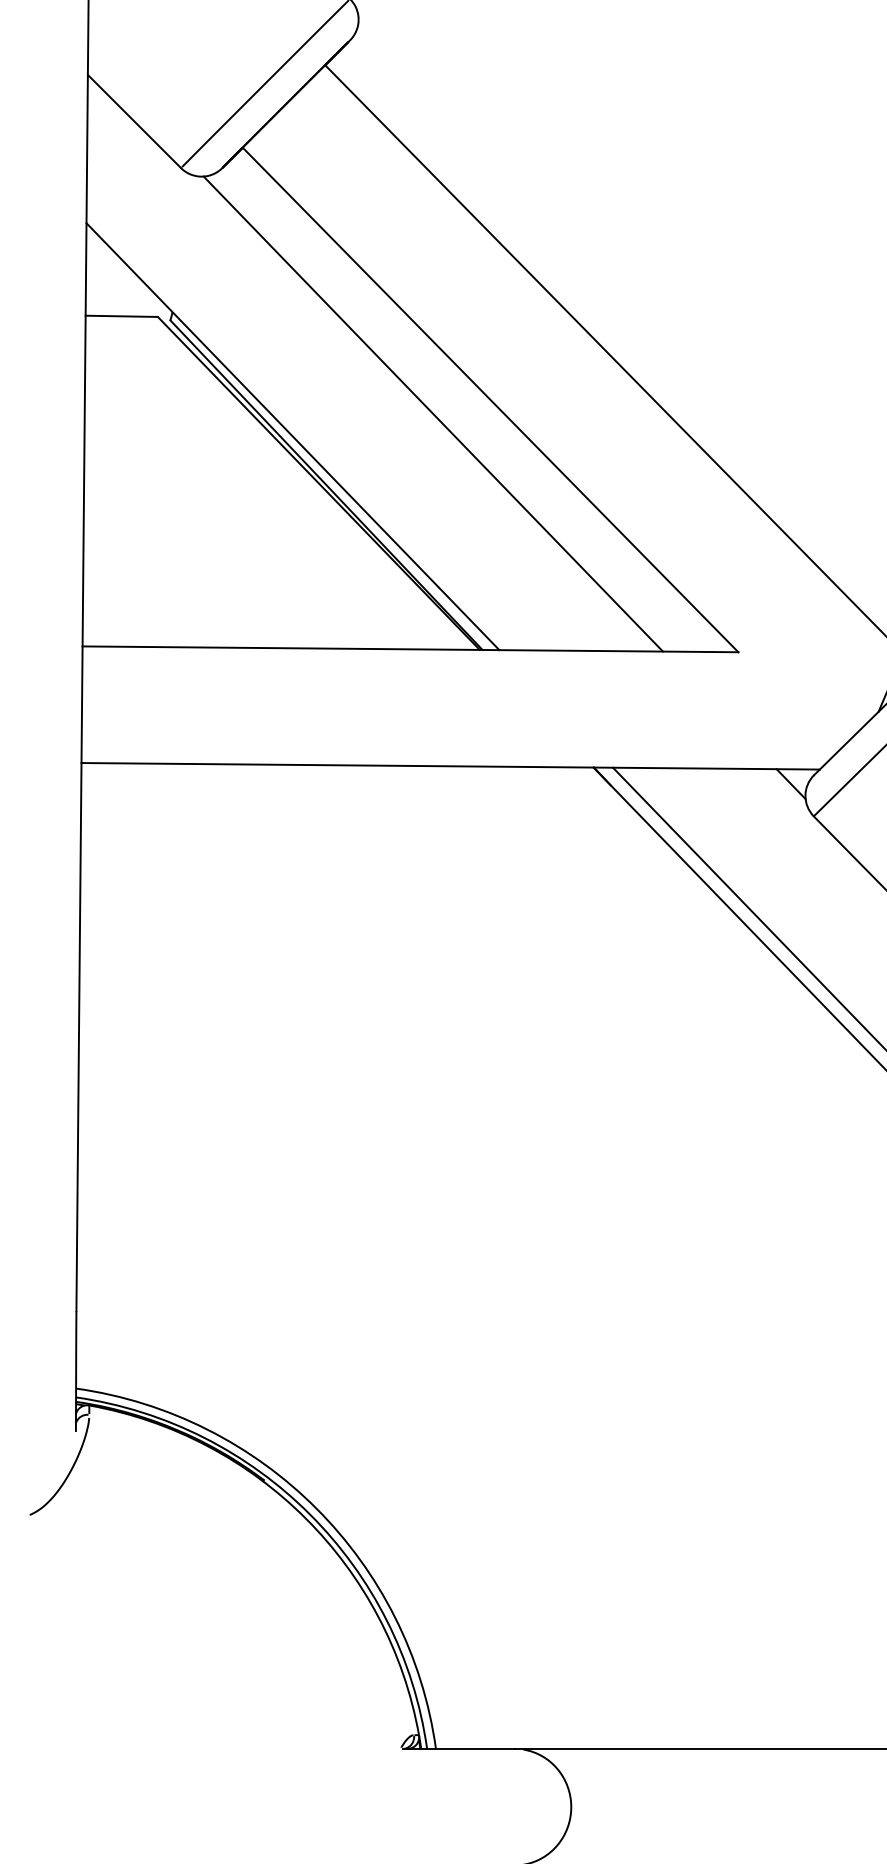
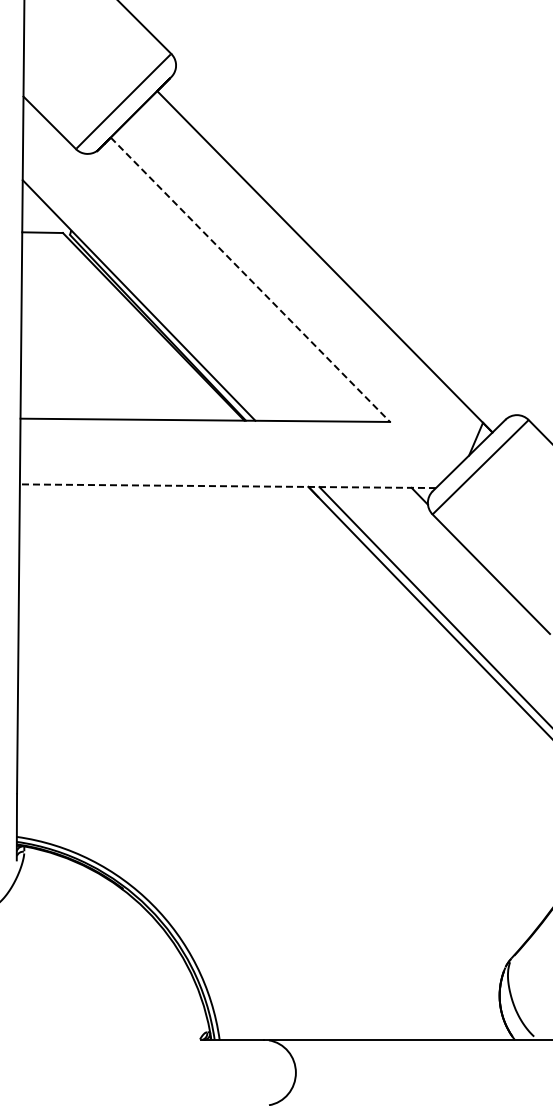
line: (490, 401) -> (250, 280), solid -> dashed
line: (432, 413) -> (217, 287), removed
line: (449, 766) -> (227, 486), solid -> dashed

